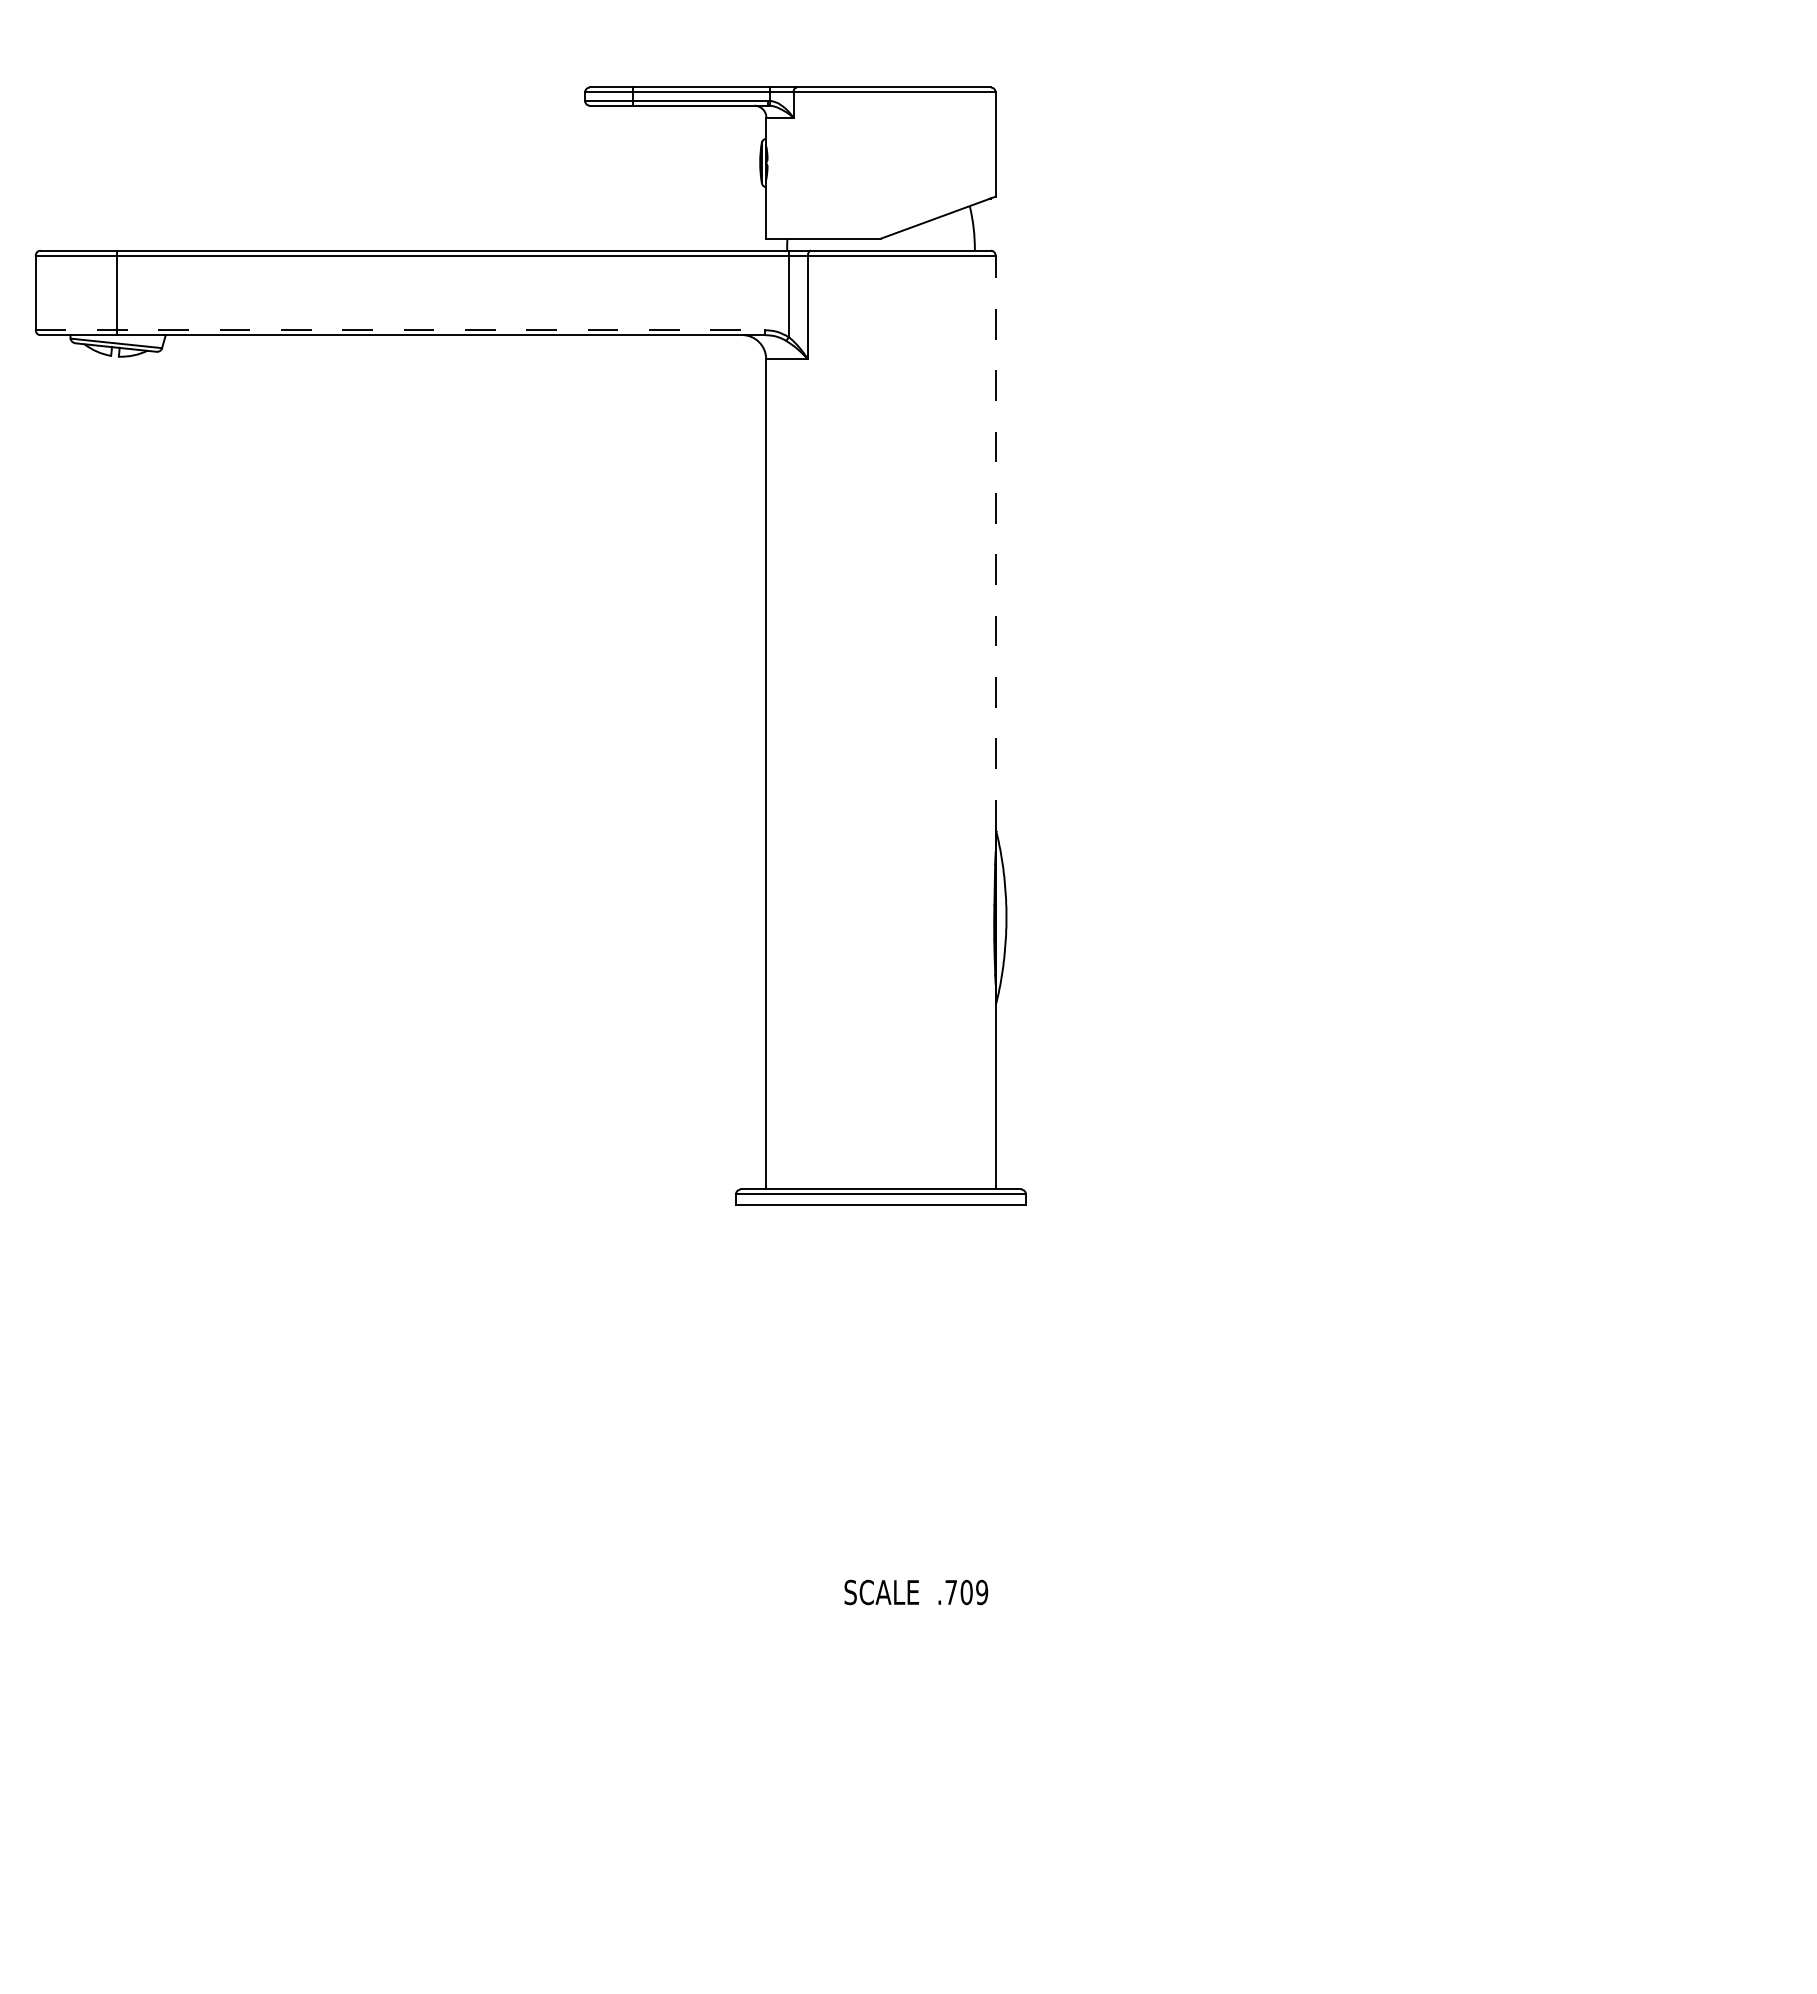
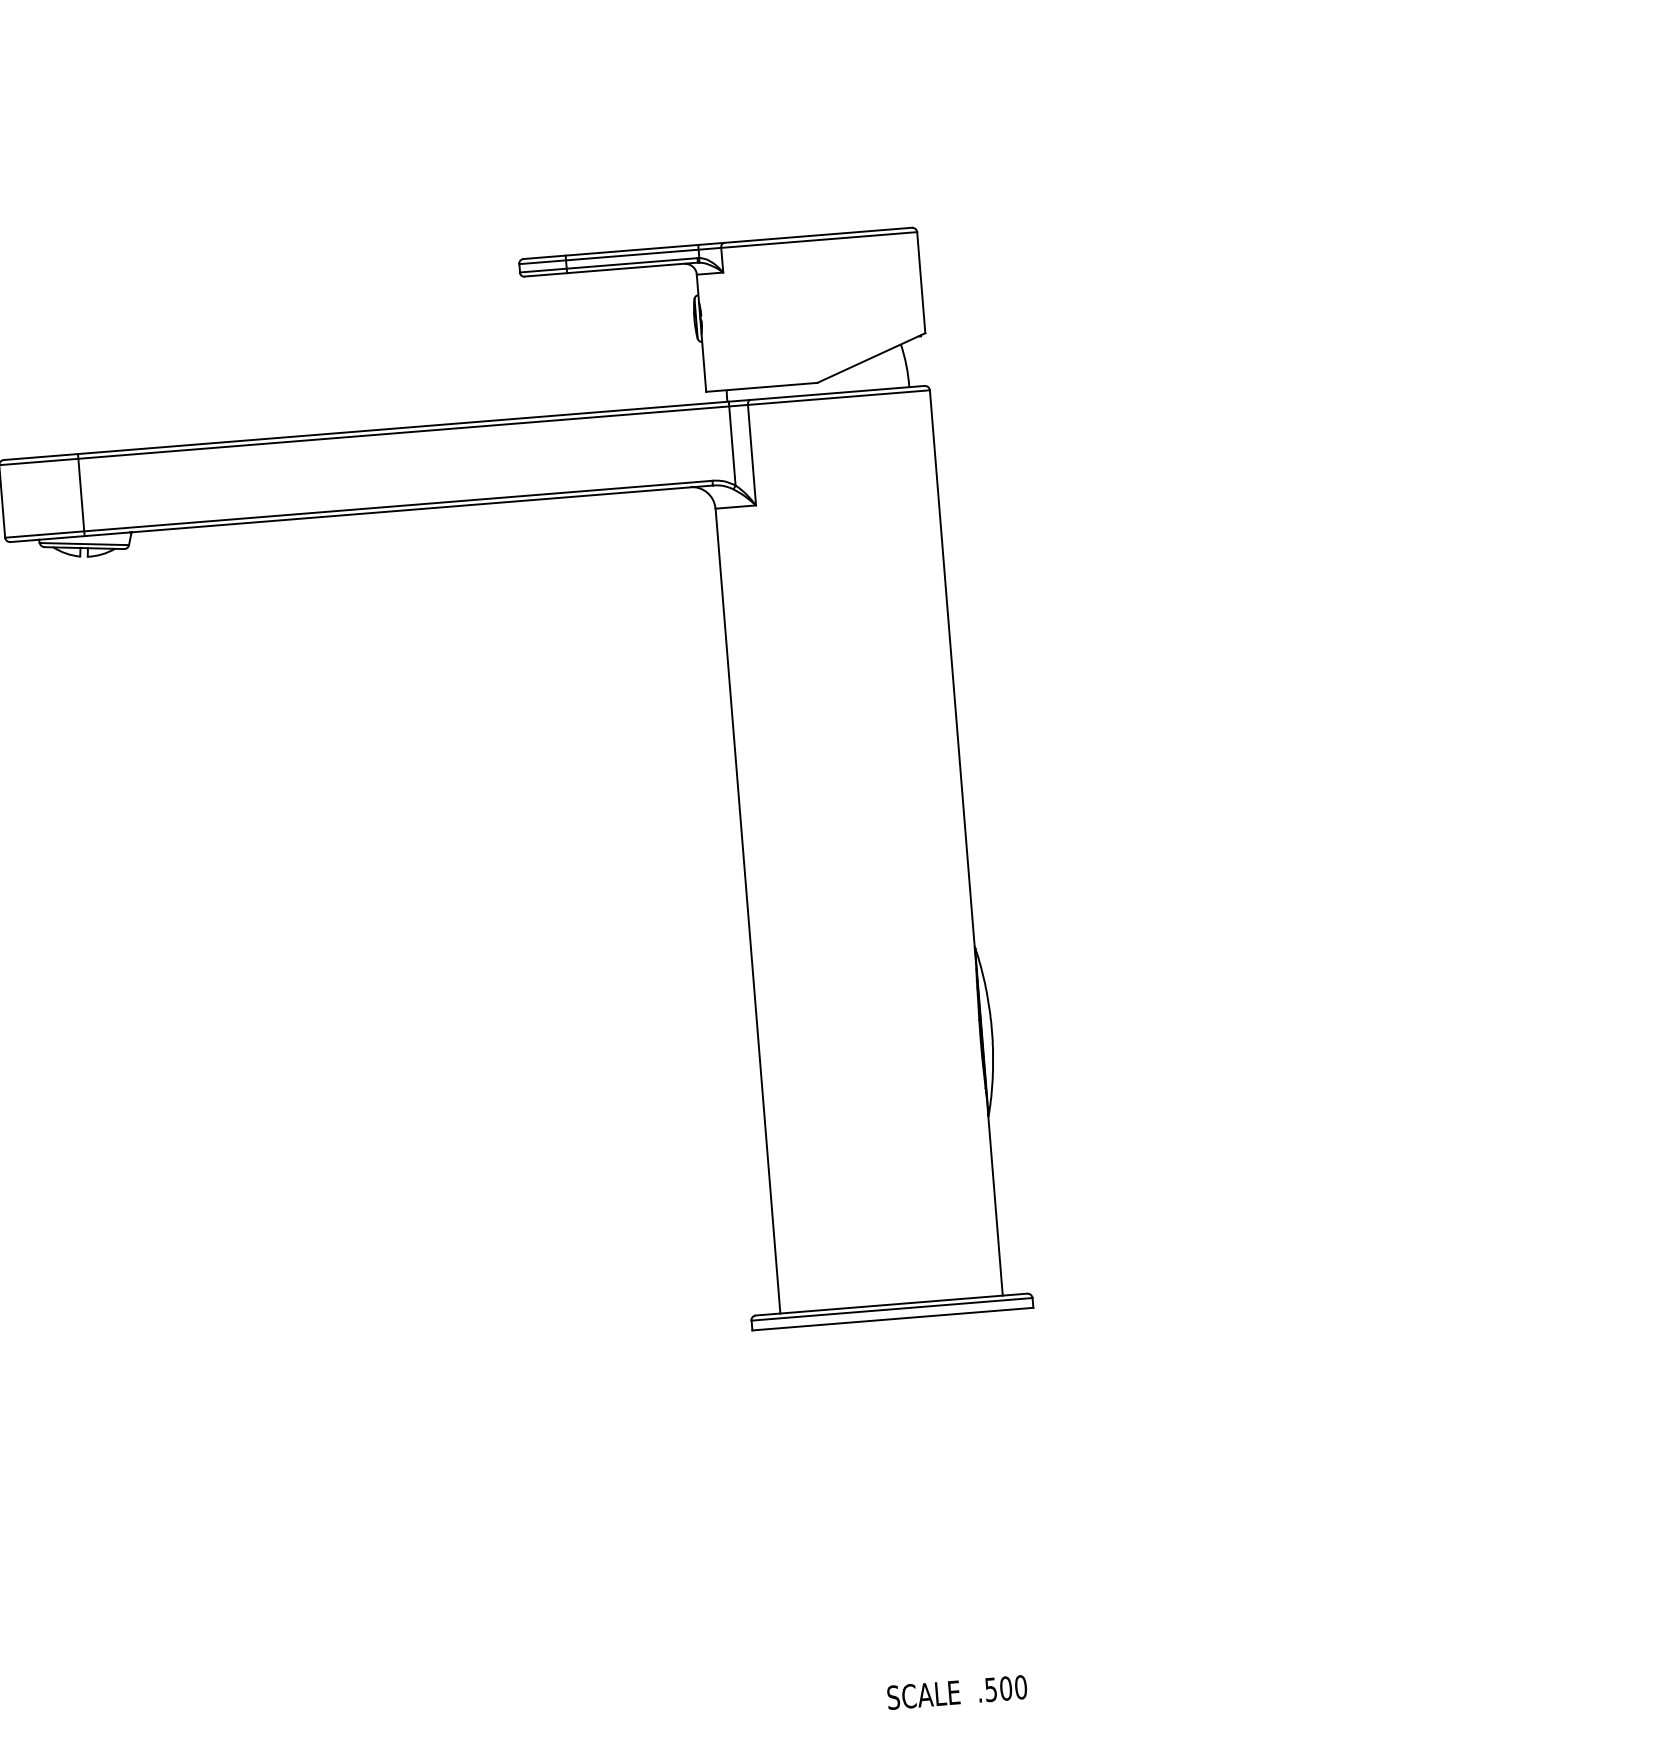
line: (400, 330) -> (358, 509), dashed -> solid
line: (995, 542) -> (952, 668), dashed -> solid
text: (966, 1592) -> (1005, 1688), .709 -> .500

